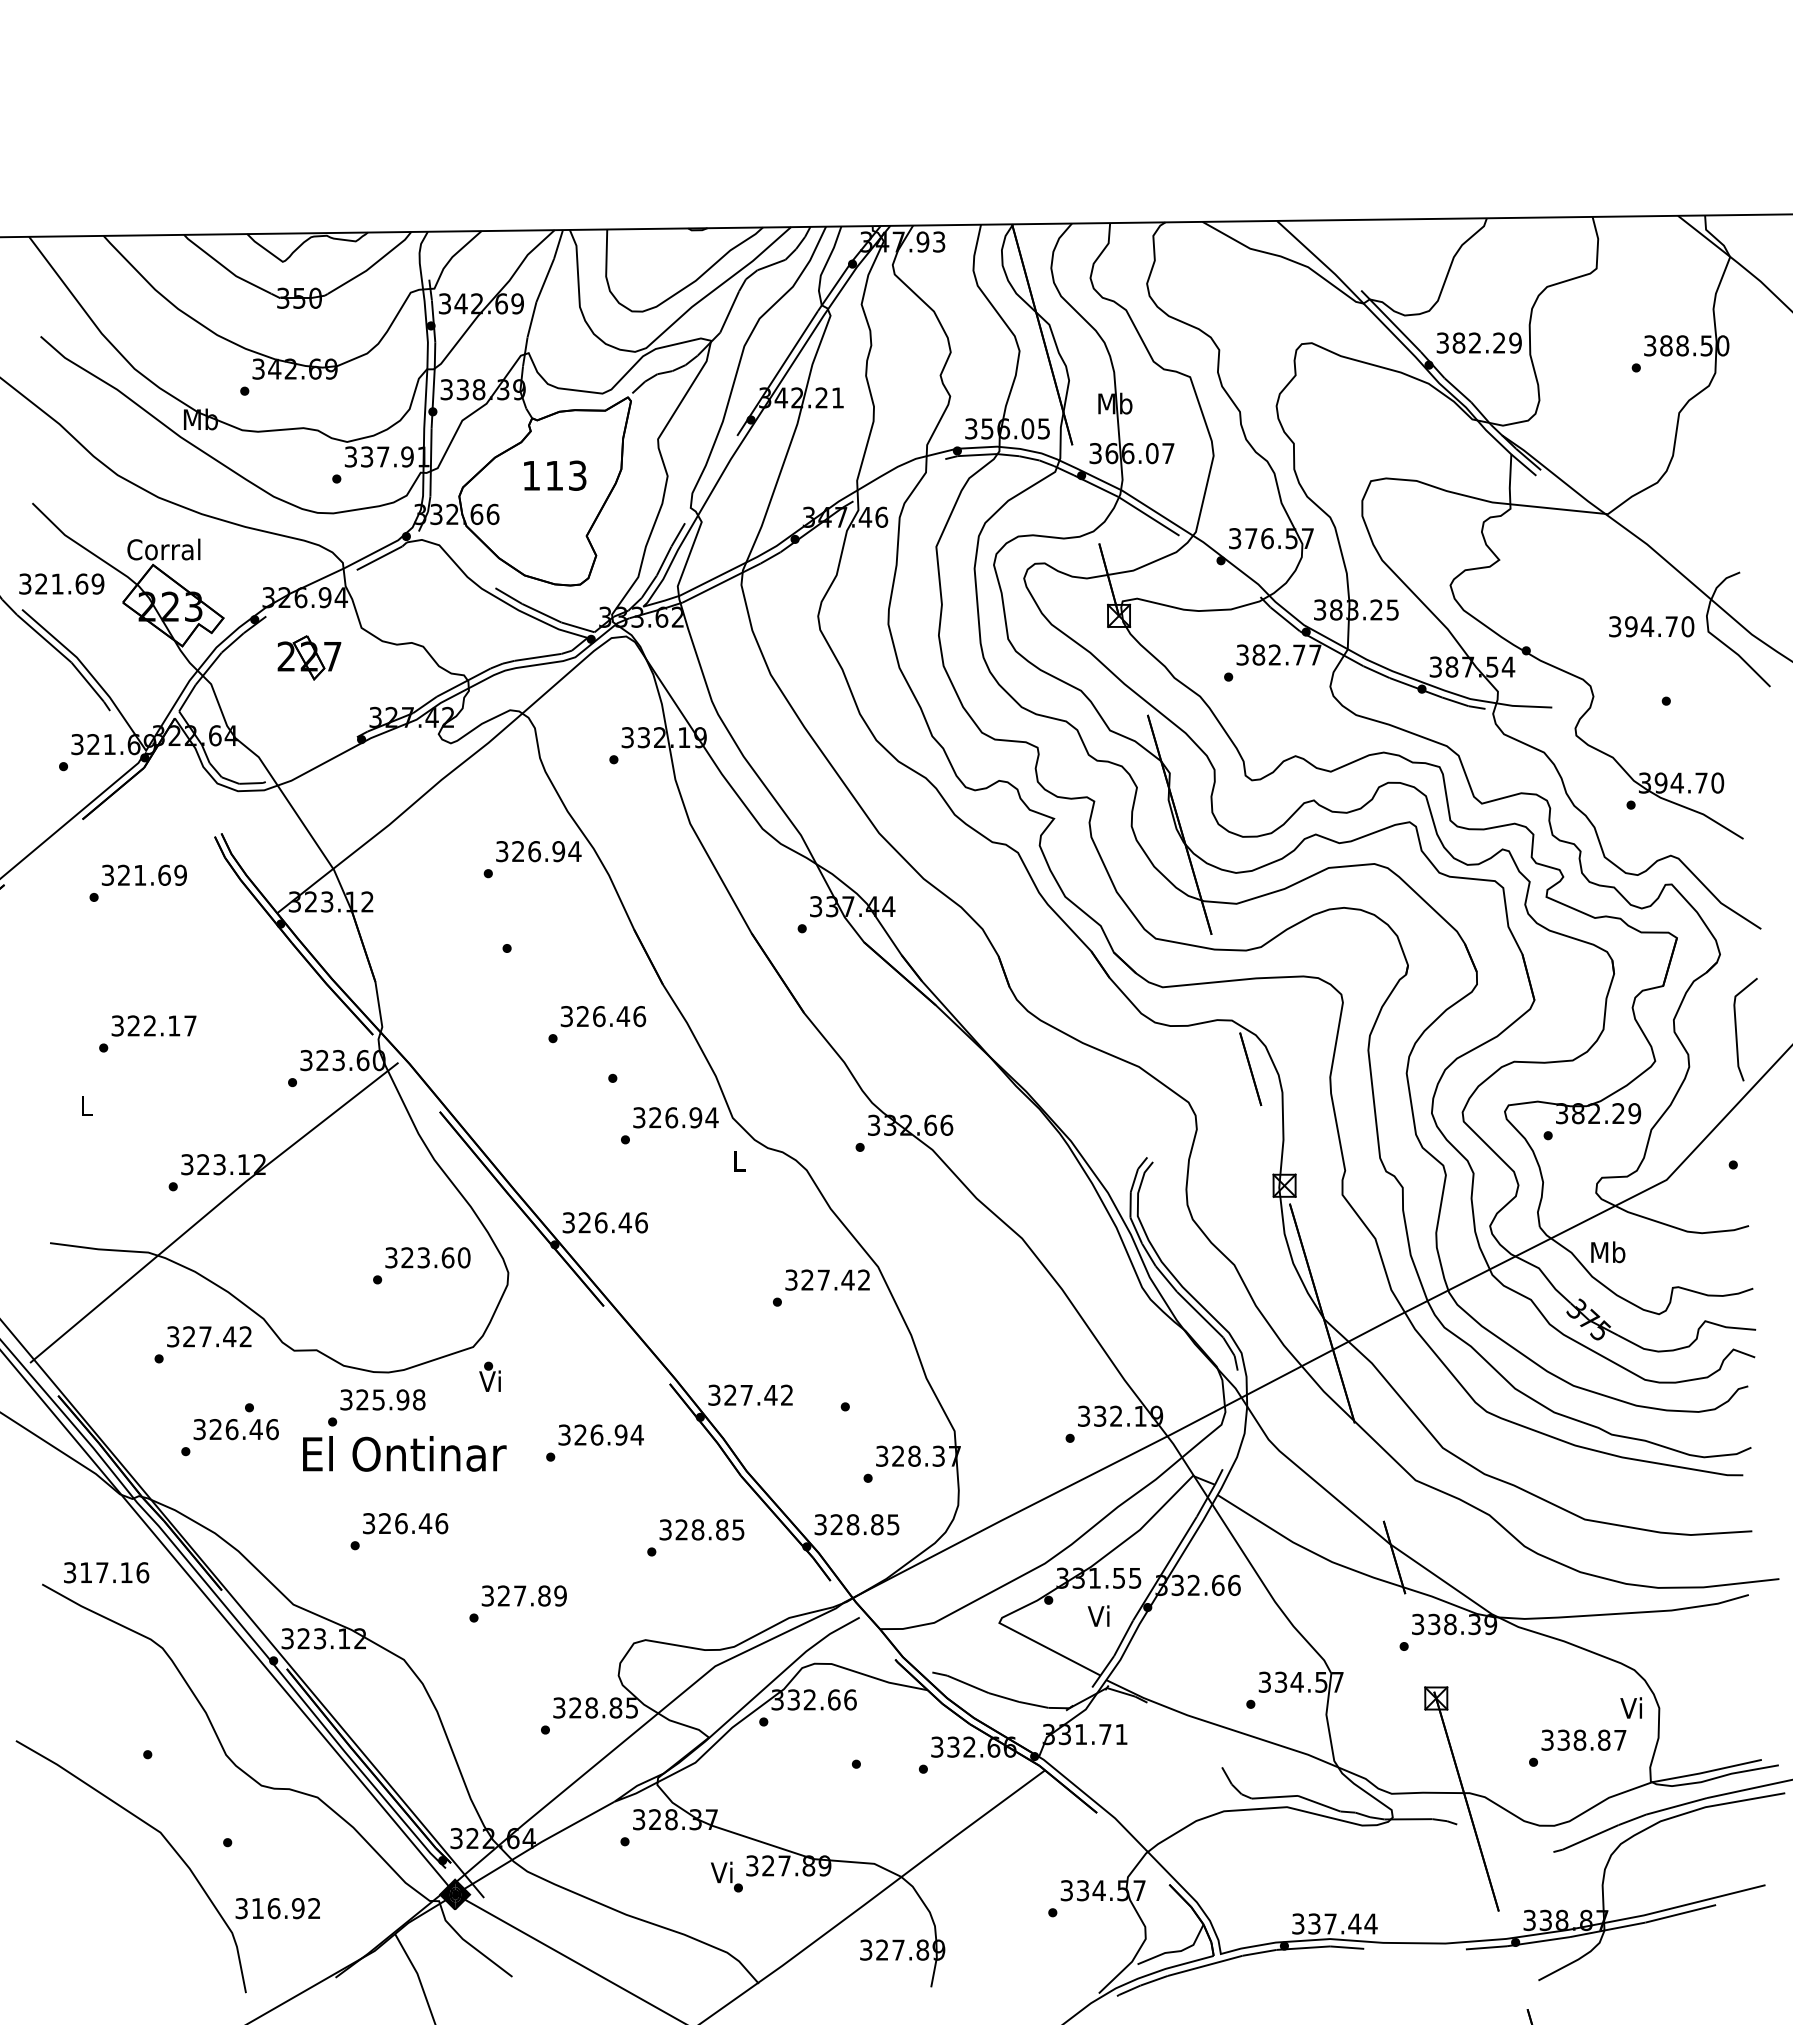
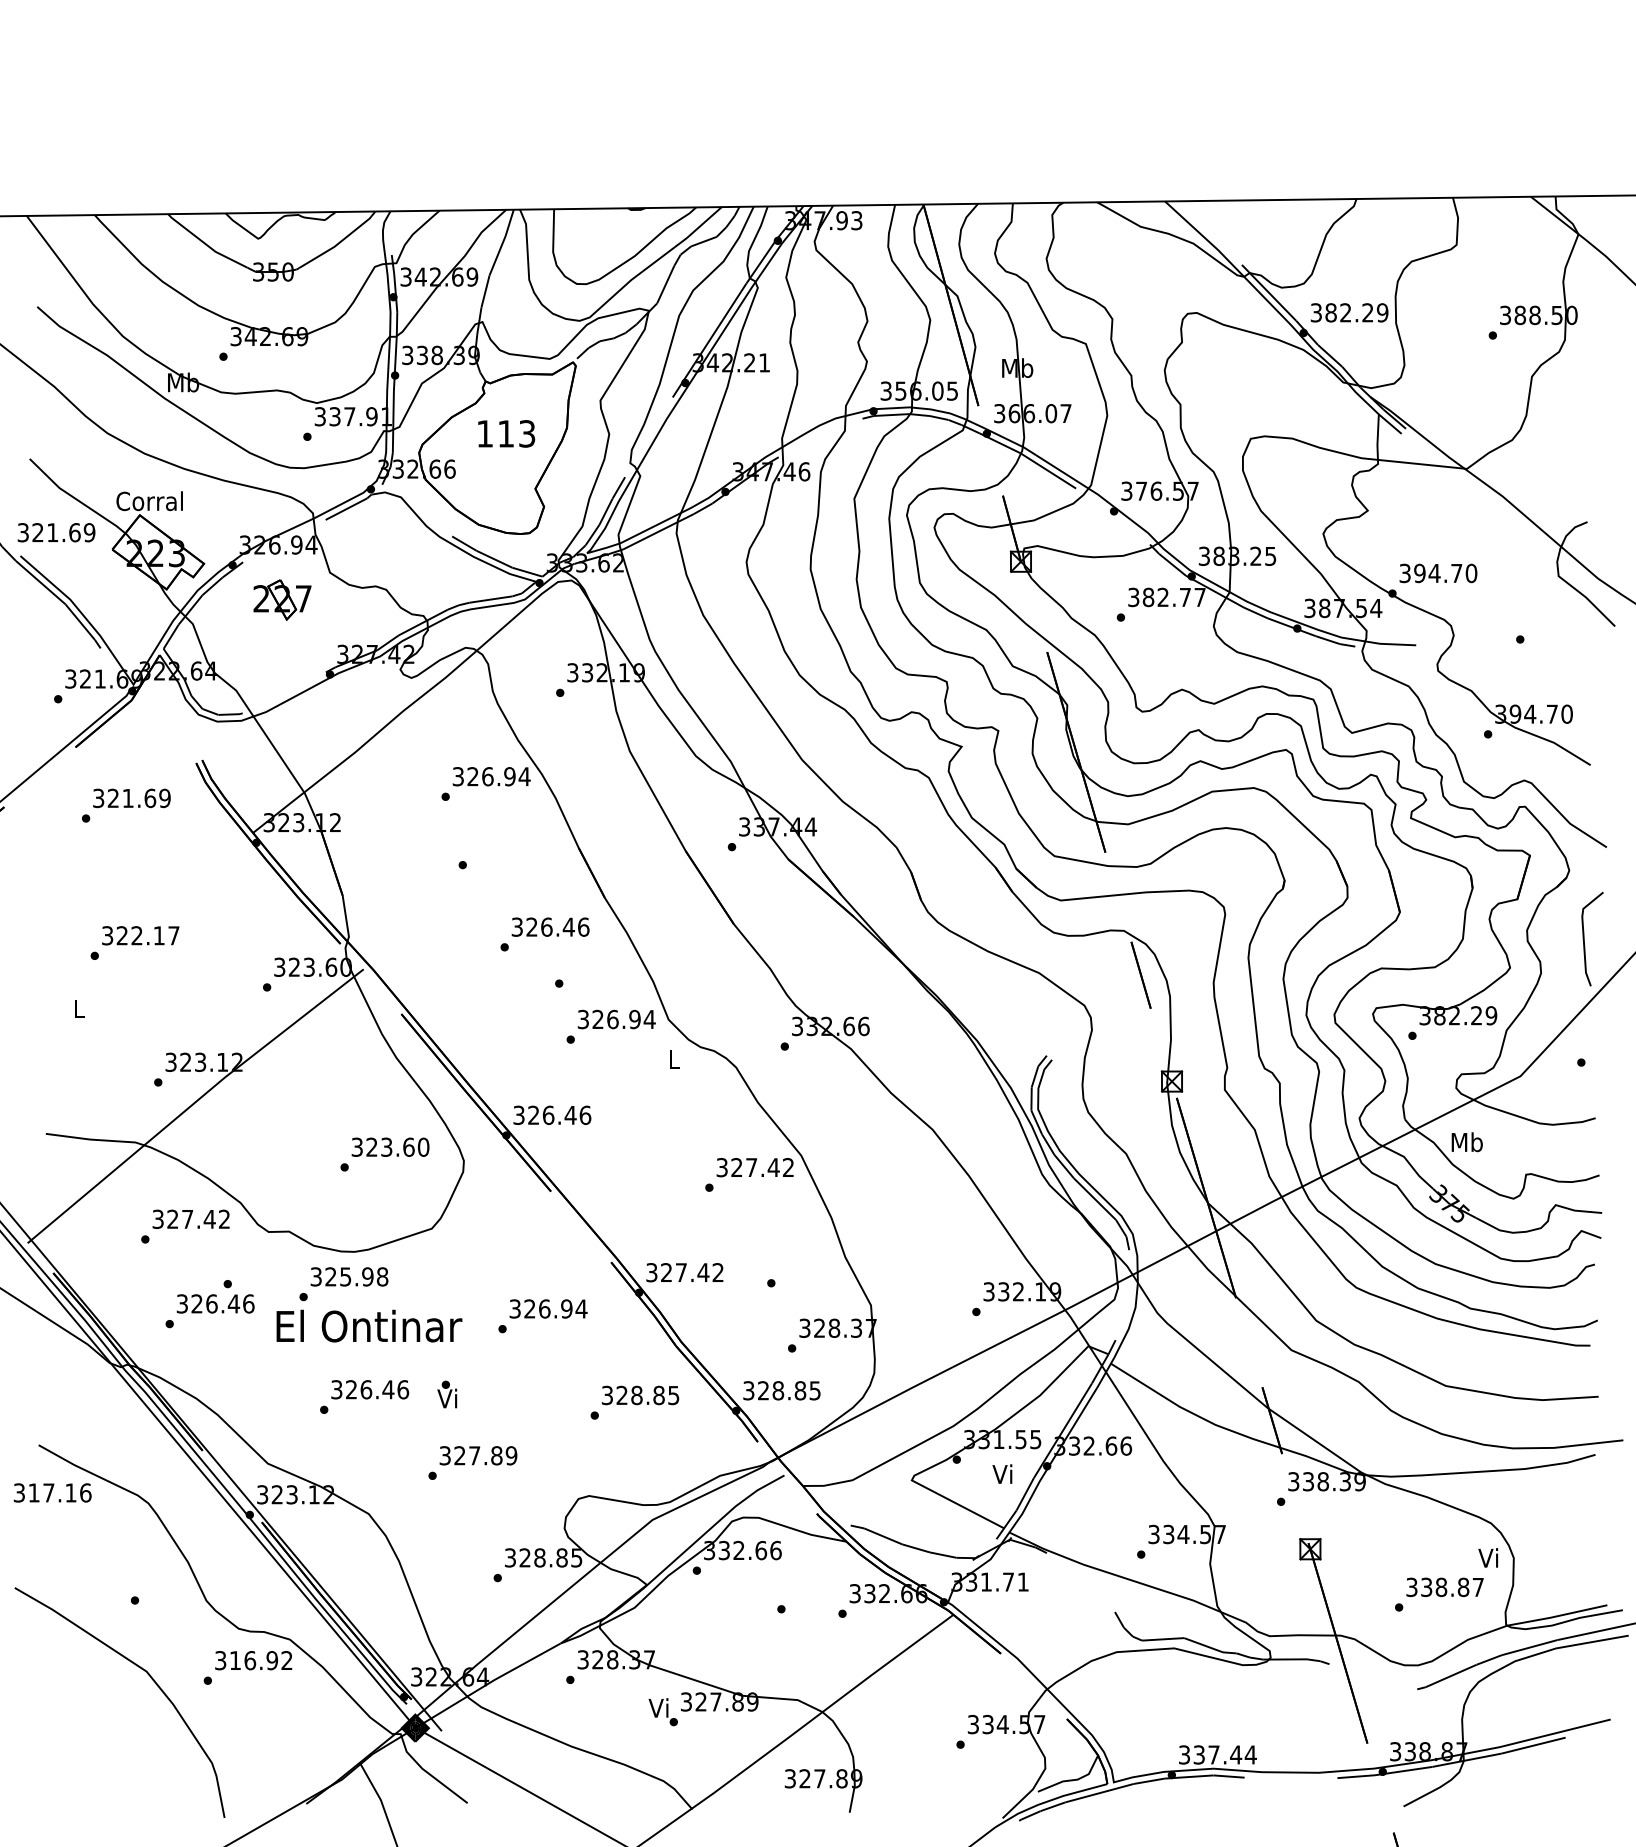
text: (1651, 626) -> (1438, 573), moved
text: (489, 1376) -> (446, 1394), moved
text: (106, 1572) -> (52, 1492), moved
text: (277, 1908) -> (253, 1660), moved

